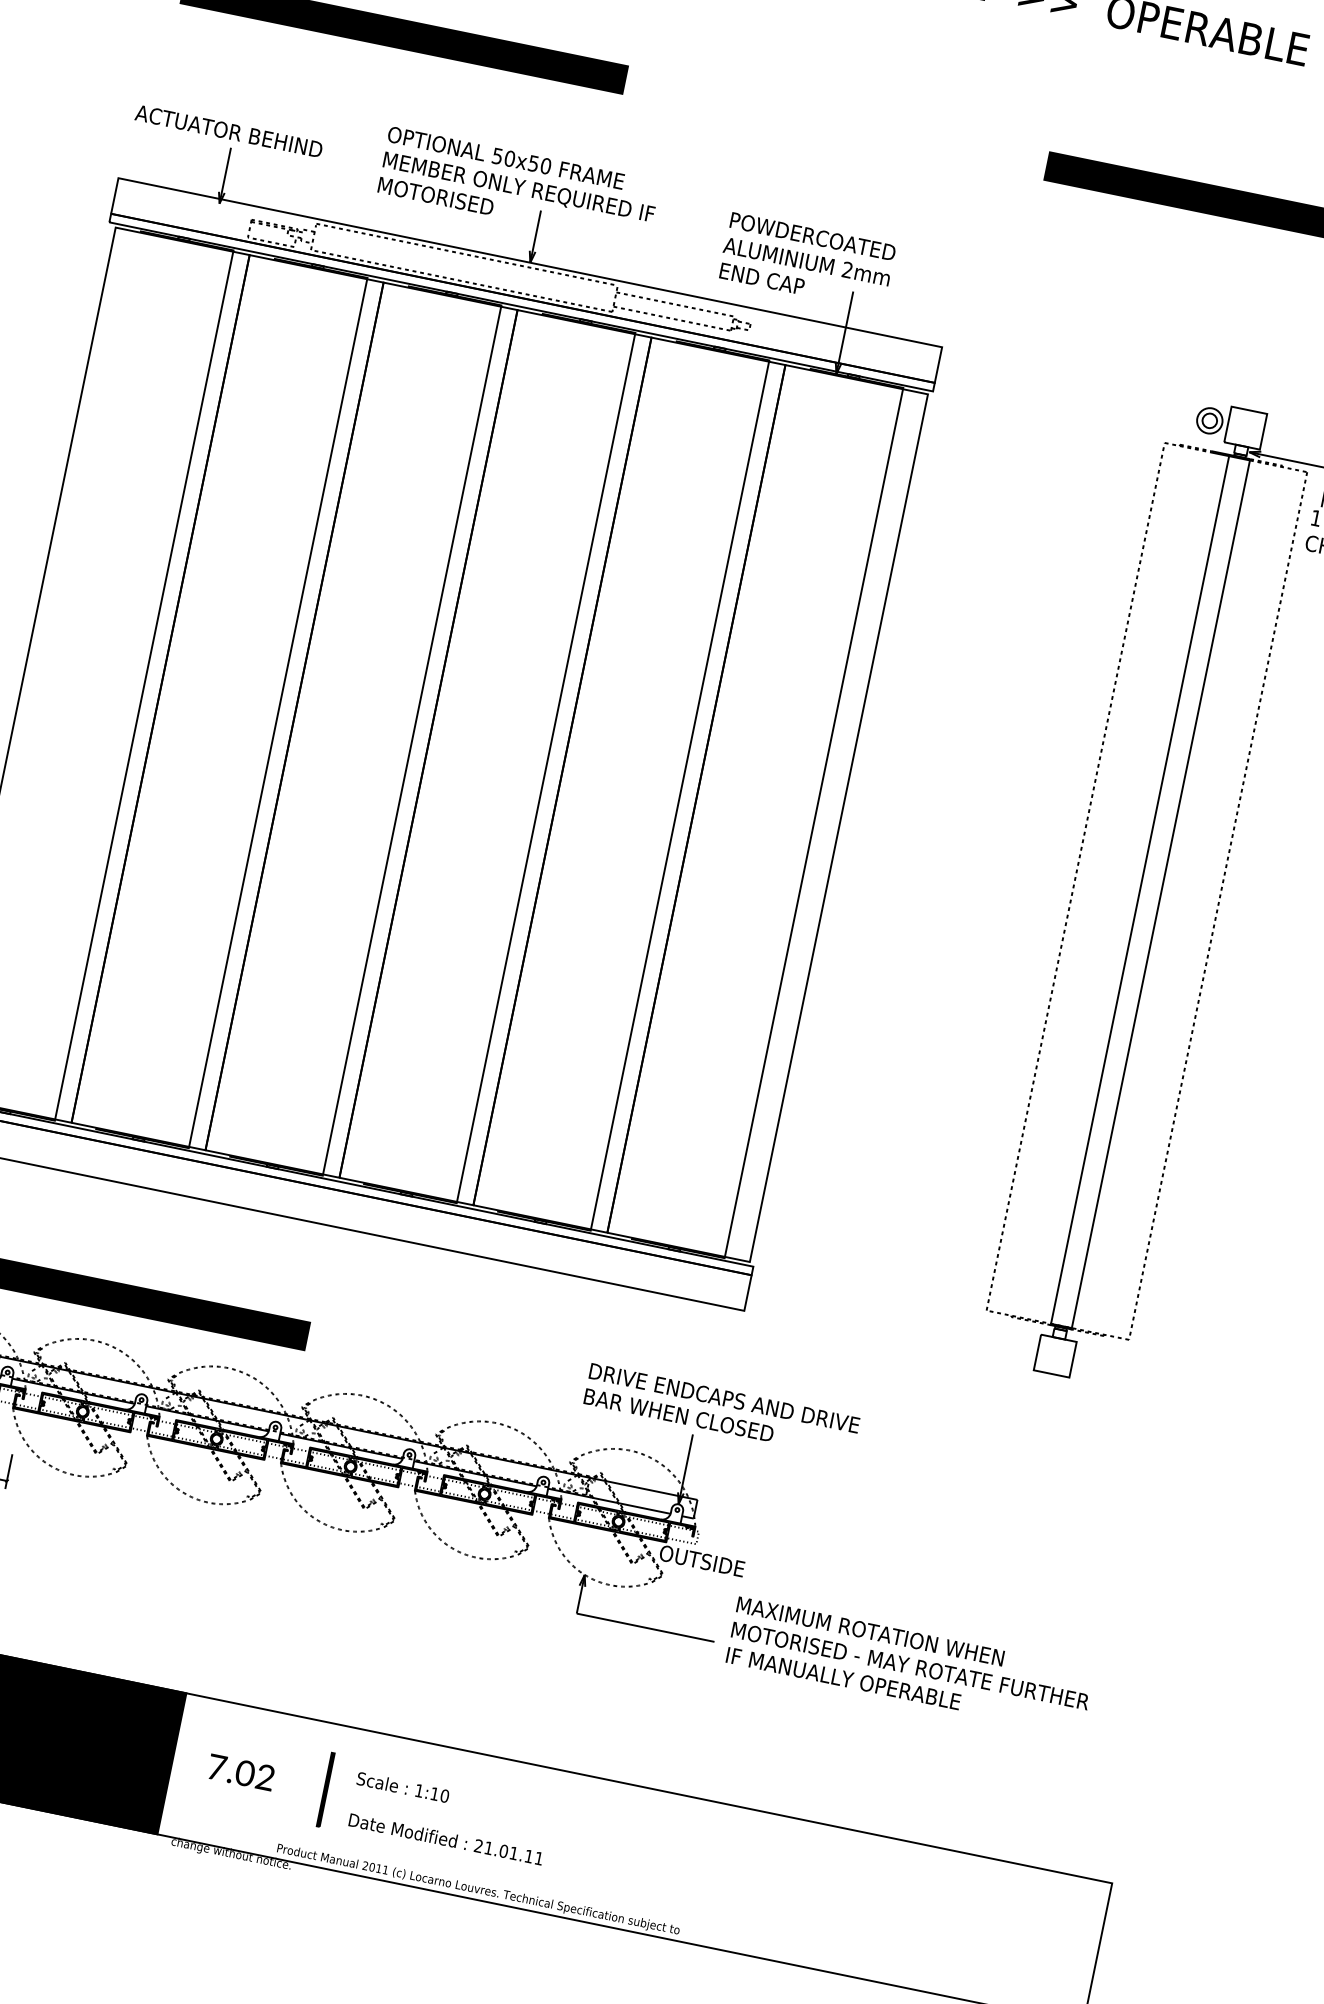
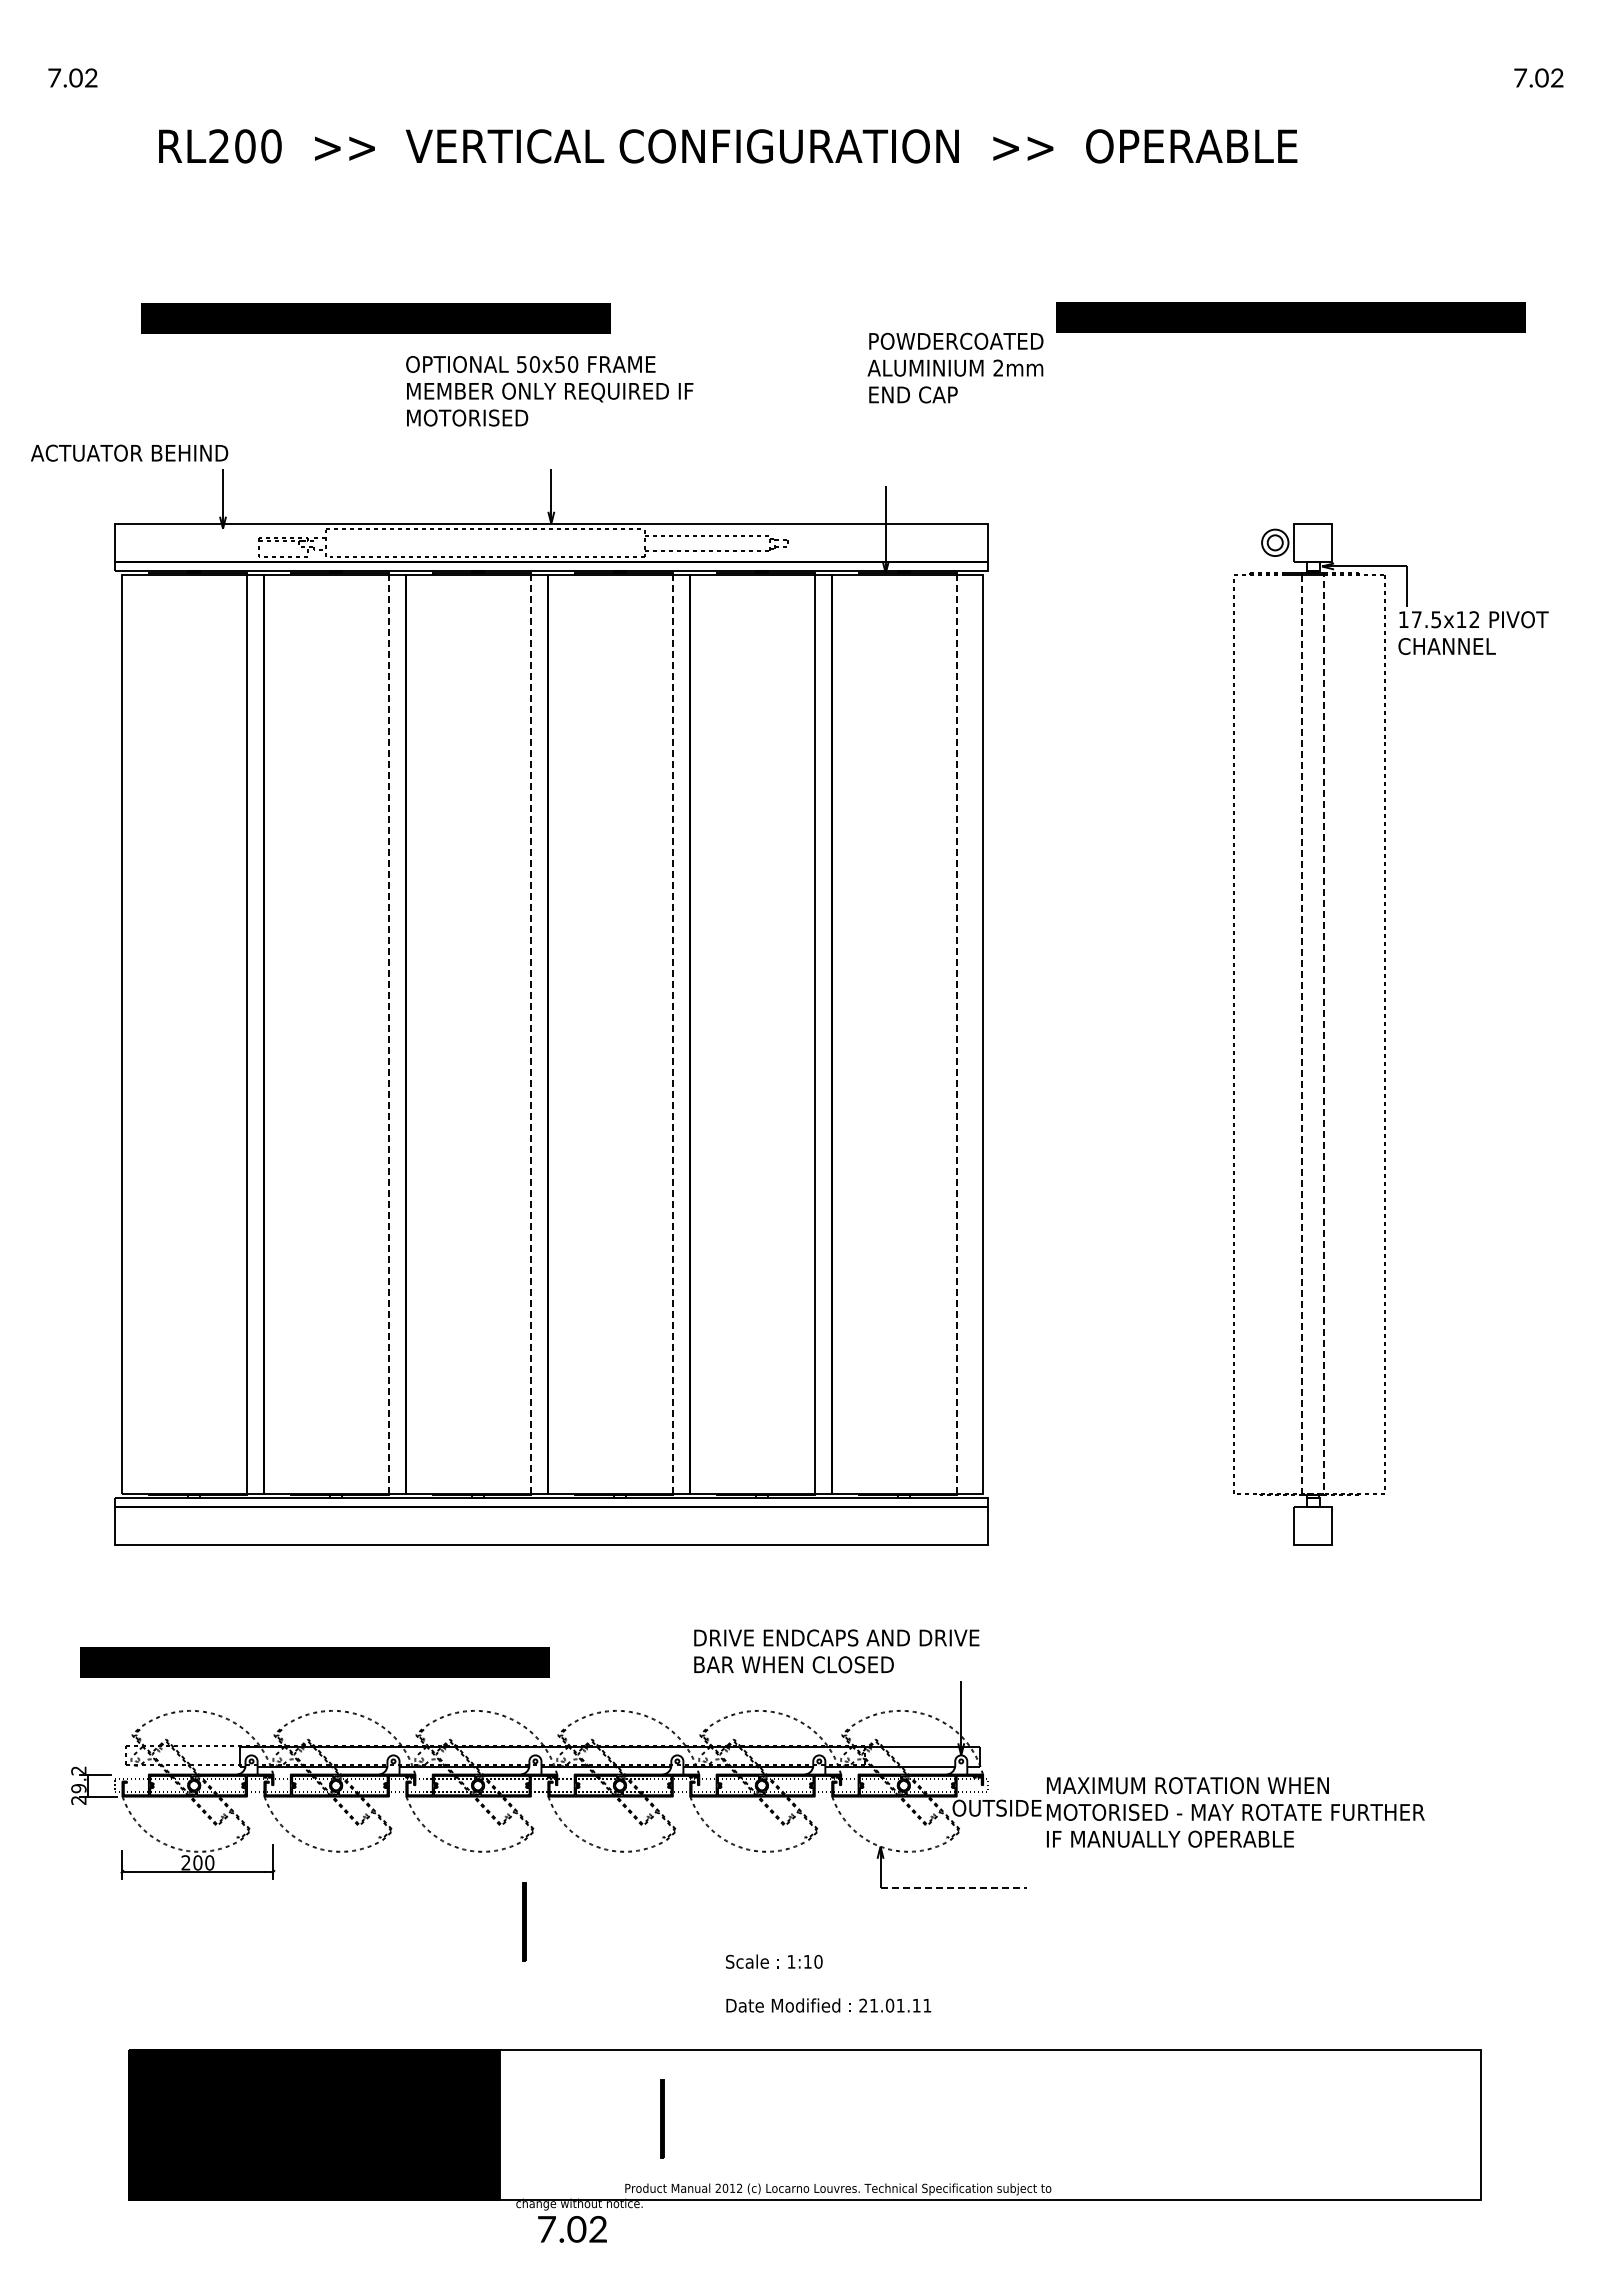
text: (229, 130) -> (129, 452), moved
text: (518, 187) -> (549, 391), moved
text: (807, 261) -> (955, 367), moved
line: (277, 713) -> (388, 1034), solid -> dashed
line: (411, 740) -> (530, 1034), solid -> dashed
line: (545, 768) -> (672, 1034), solid -> dashed
line: (813, 823) -> (956, 1034), solid -> dashed
line: (1061, 1326) -> (1313, 1494), solid -> dashed
text: (721, 1410) -> (836, 1651), moved
line: (234, 1576) -> (524, 1921), added
line: (645, 1627) -> (953, 1887), solid -> dashed
text: (910, 1666) -> (1235, 1812), moved
text: (241, 1772) -> (572, 2229), moved
text: (450, 1818) -> (828, 1983), moved
text: (385, 1869) -> (739, 2187), 2011 -> 2012

